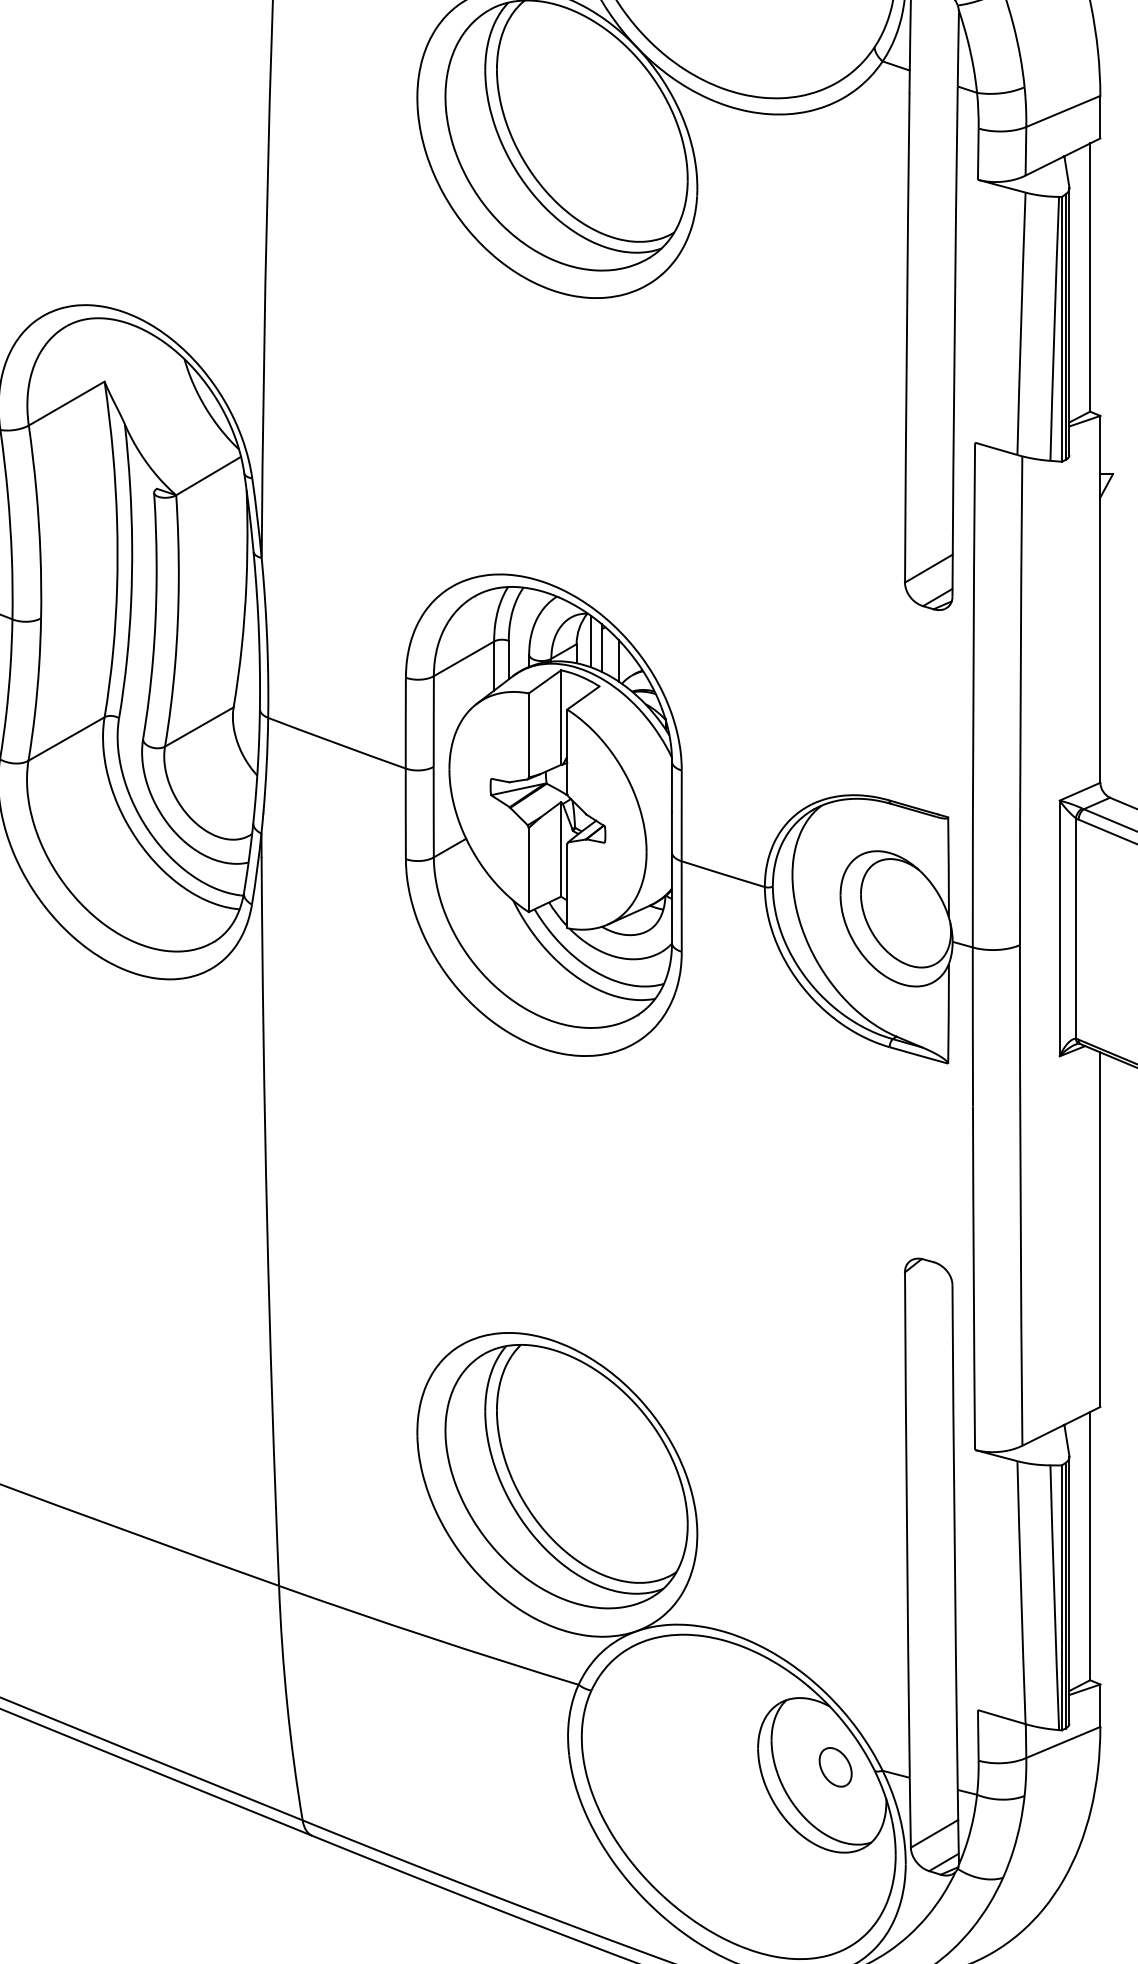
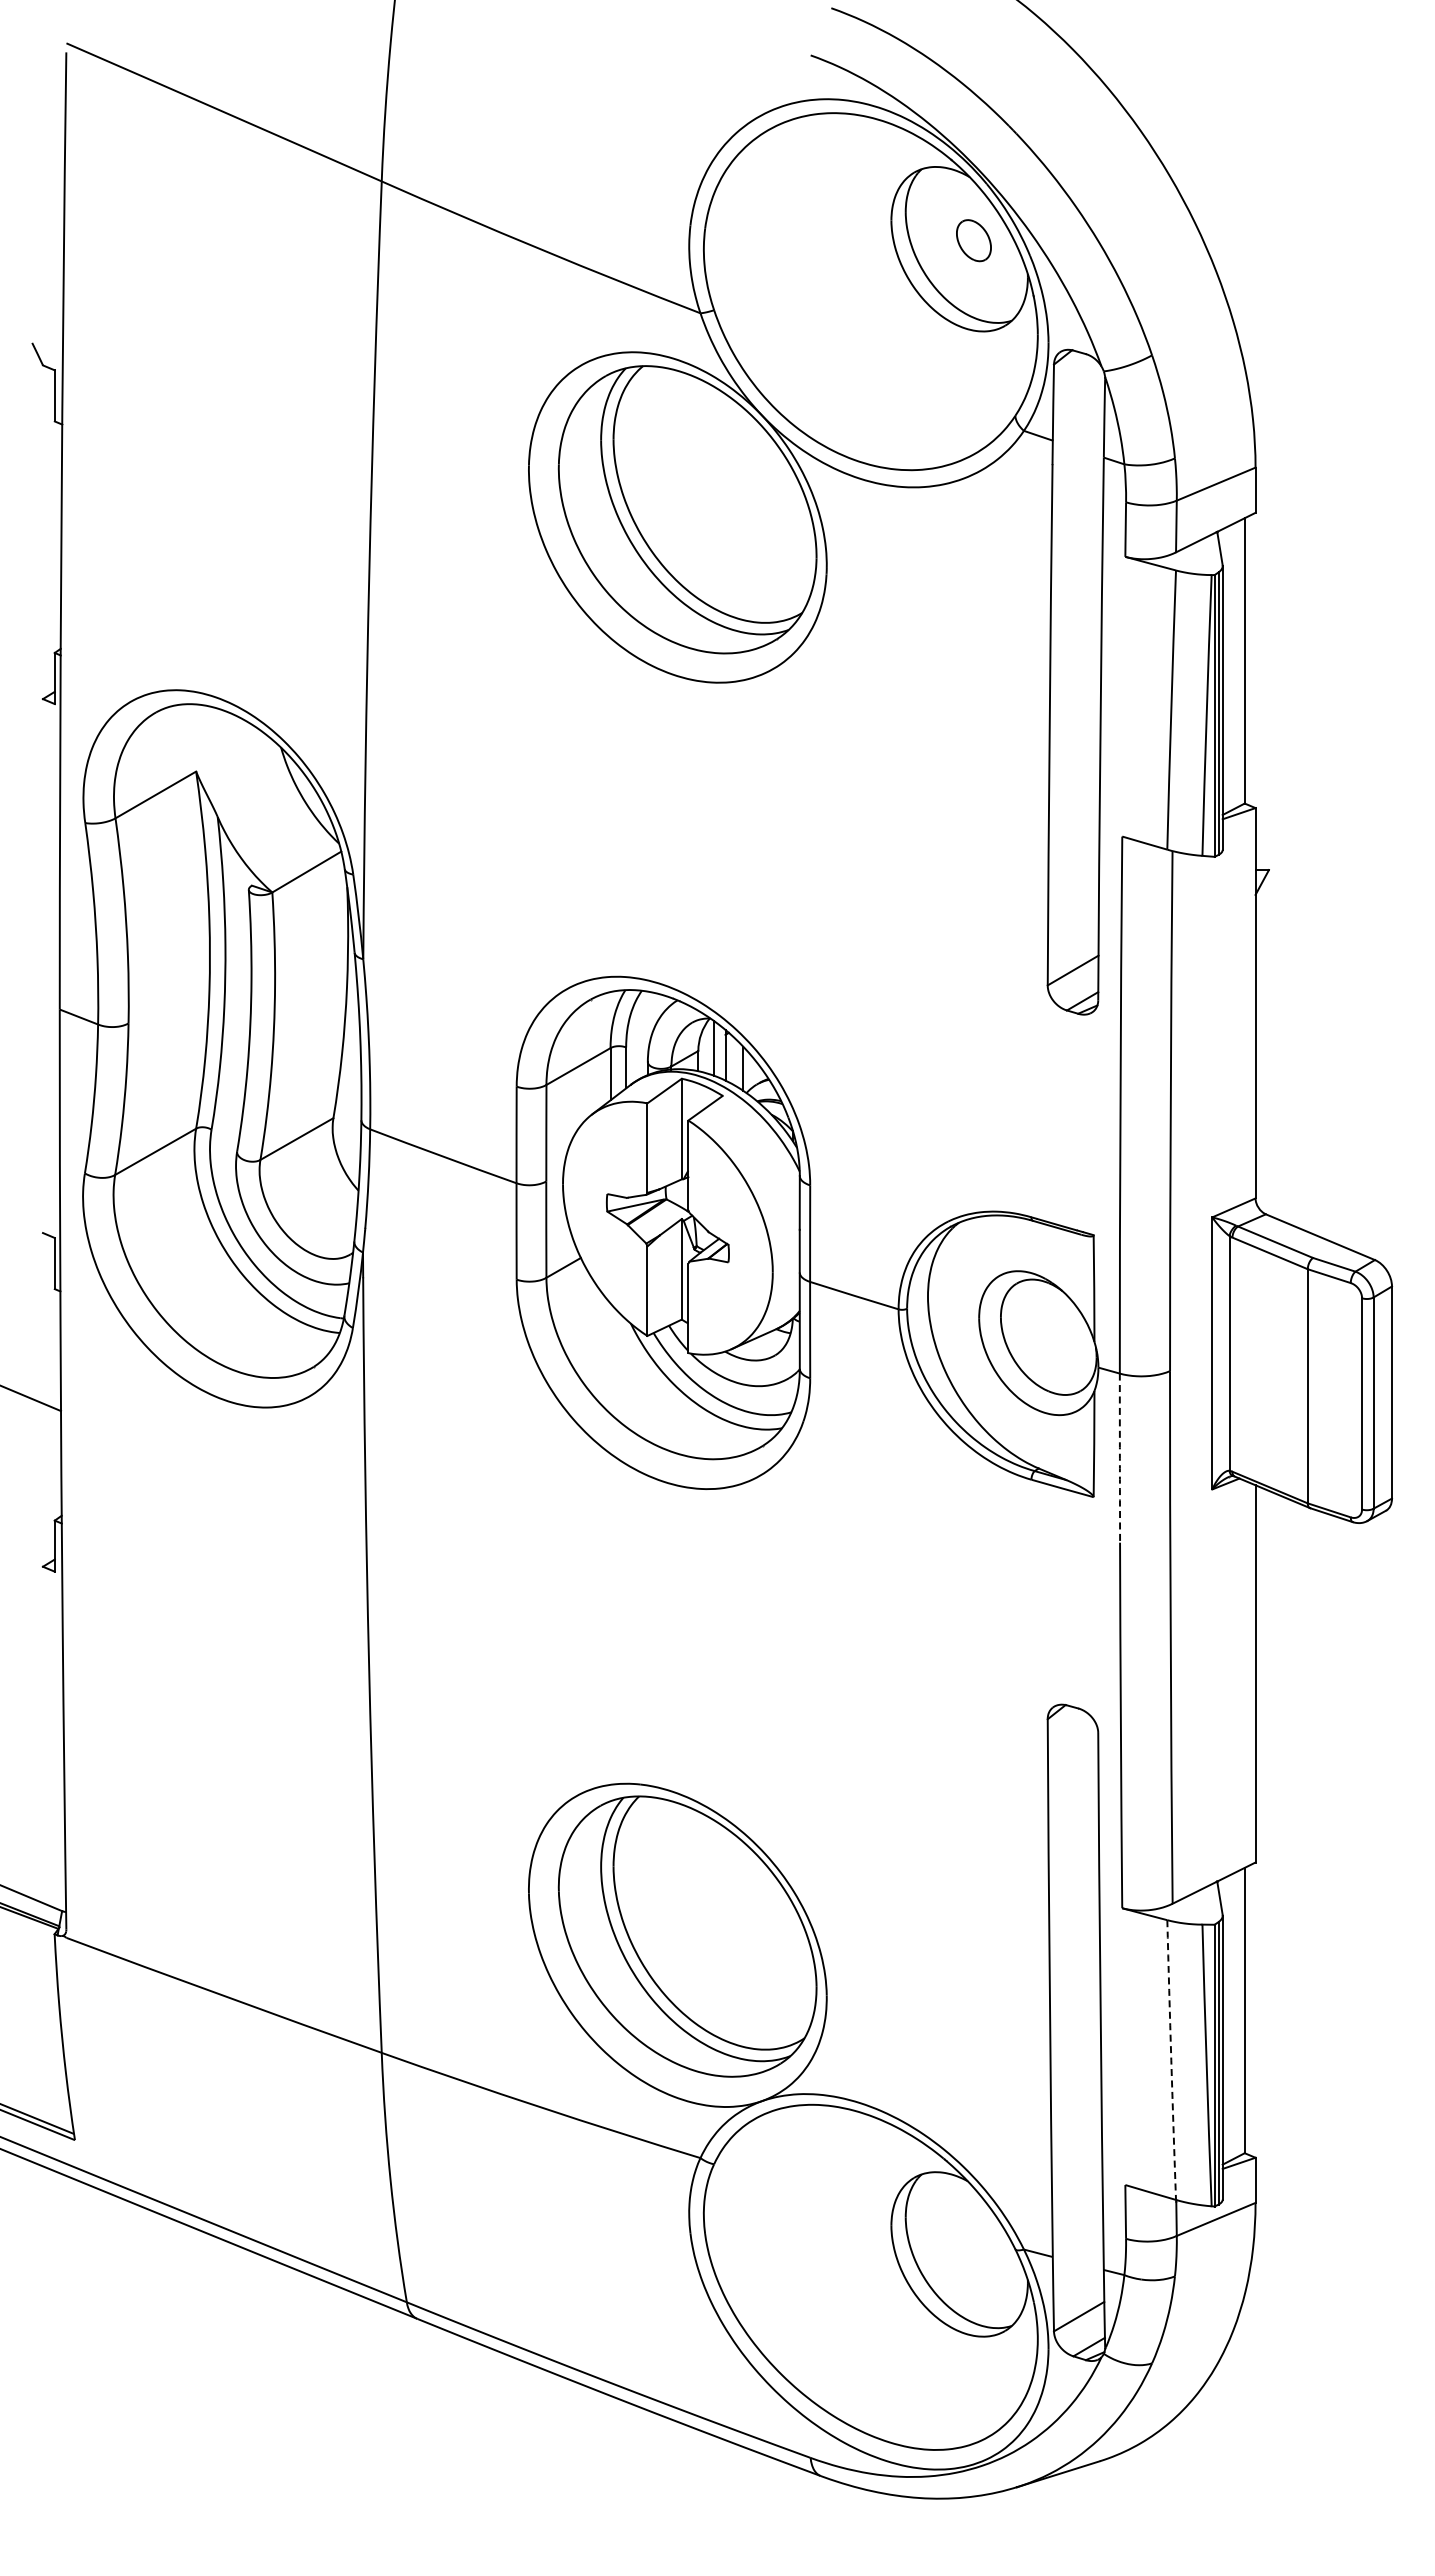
arc: (972, 1027) -> (1119, 1458), solid -> dashed
arc: (1021, 1593) -> (1171, 2060), solid -> dashed
part: (835, 1766) -> (973, 2245), removed

